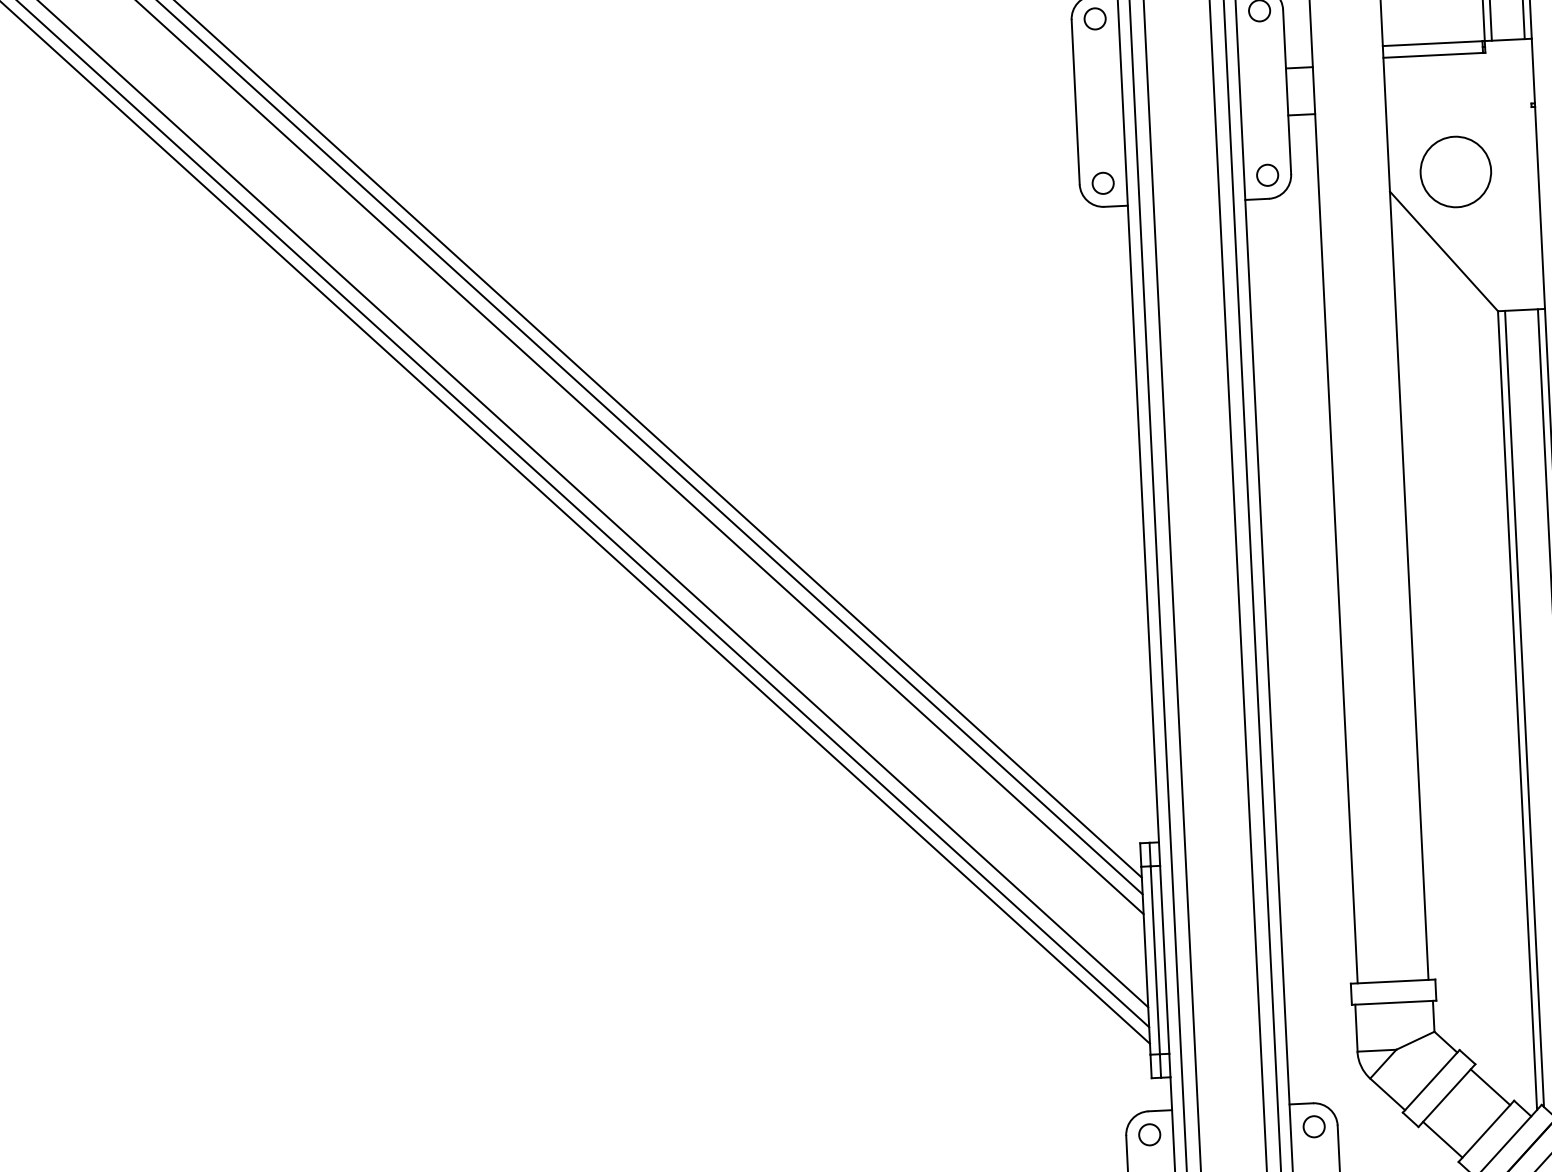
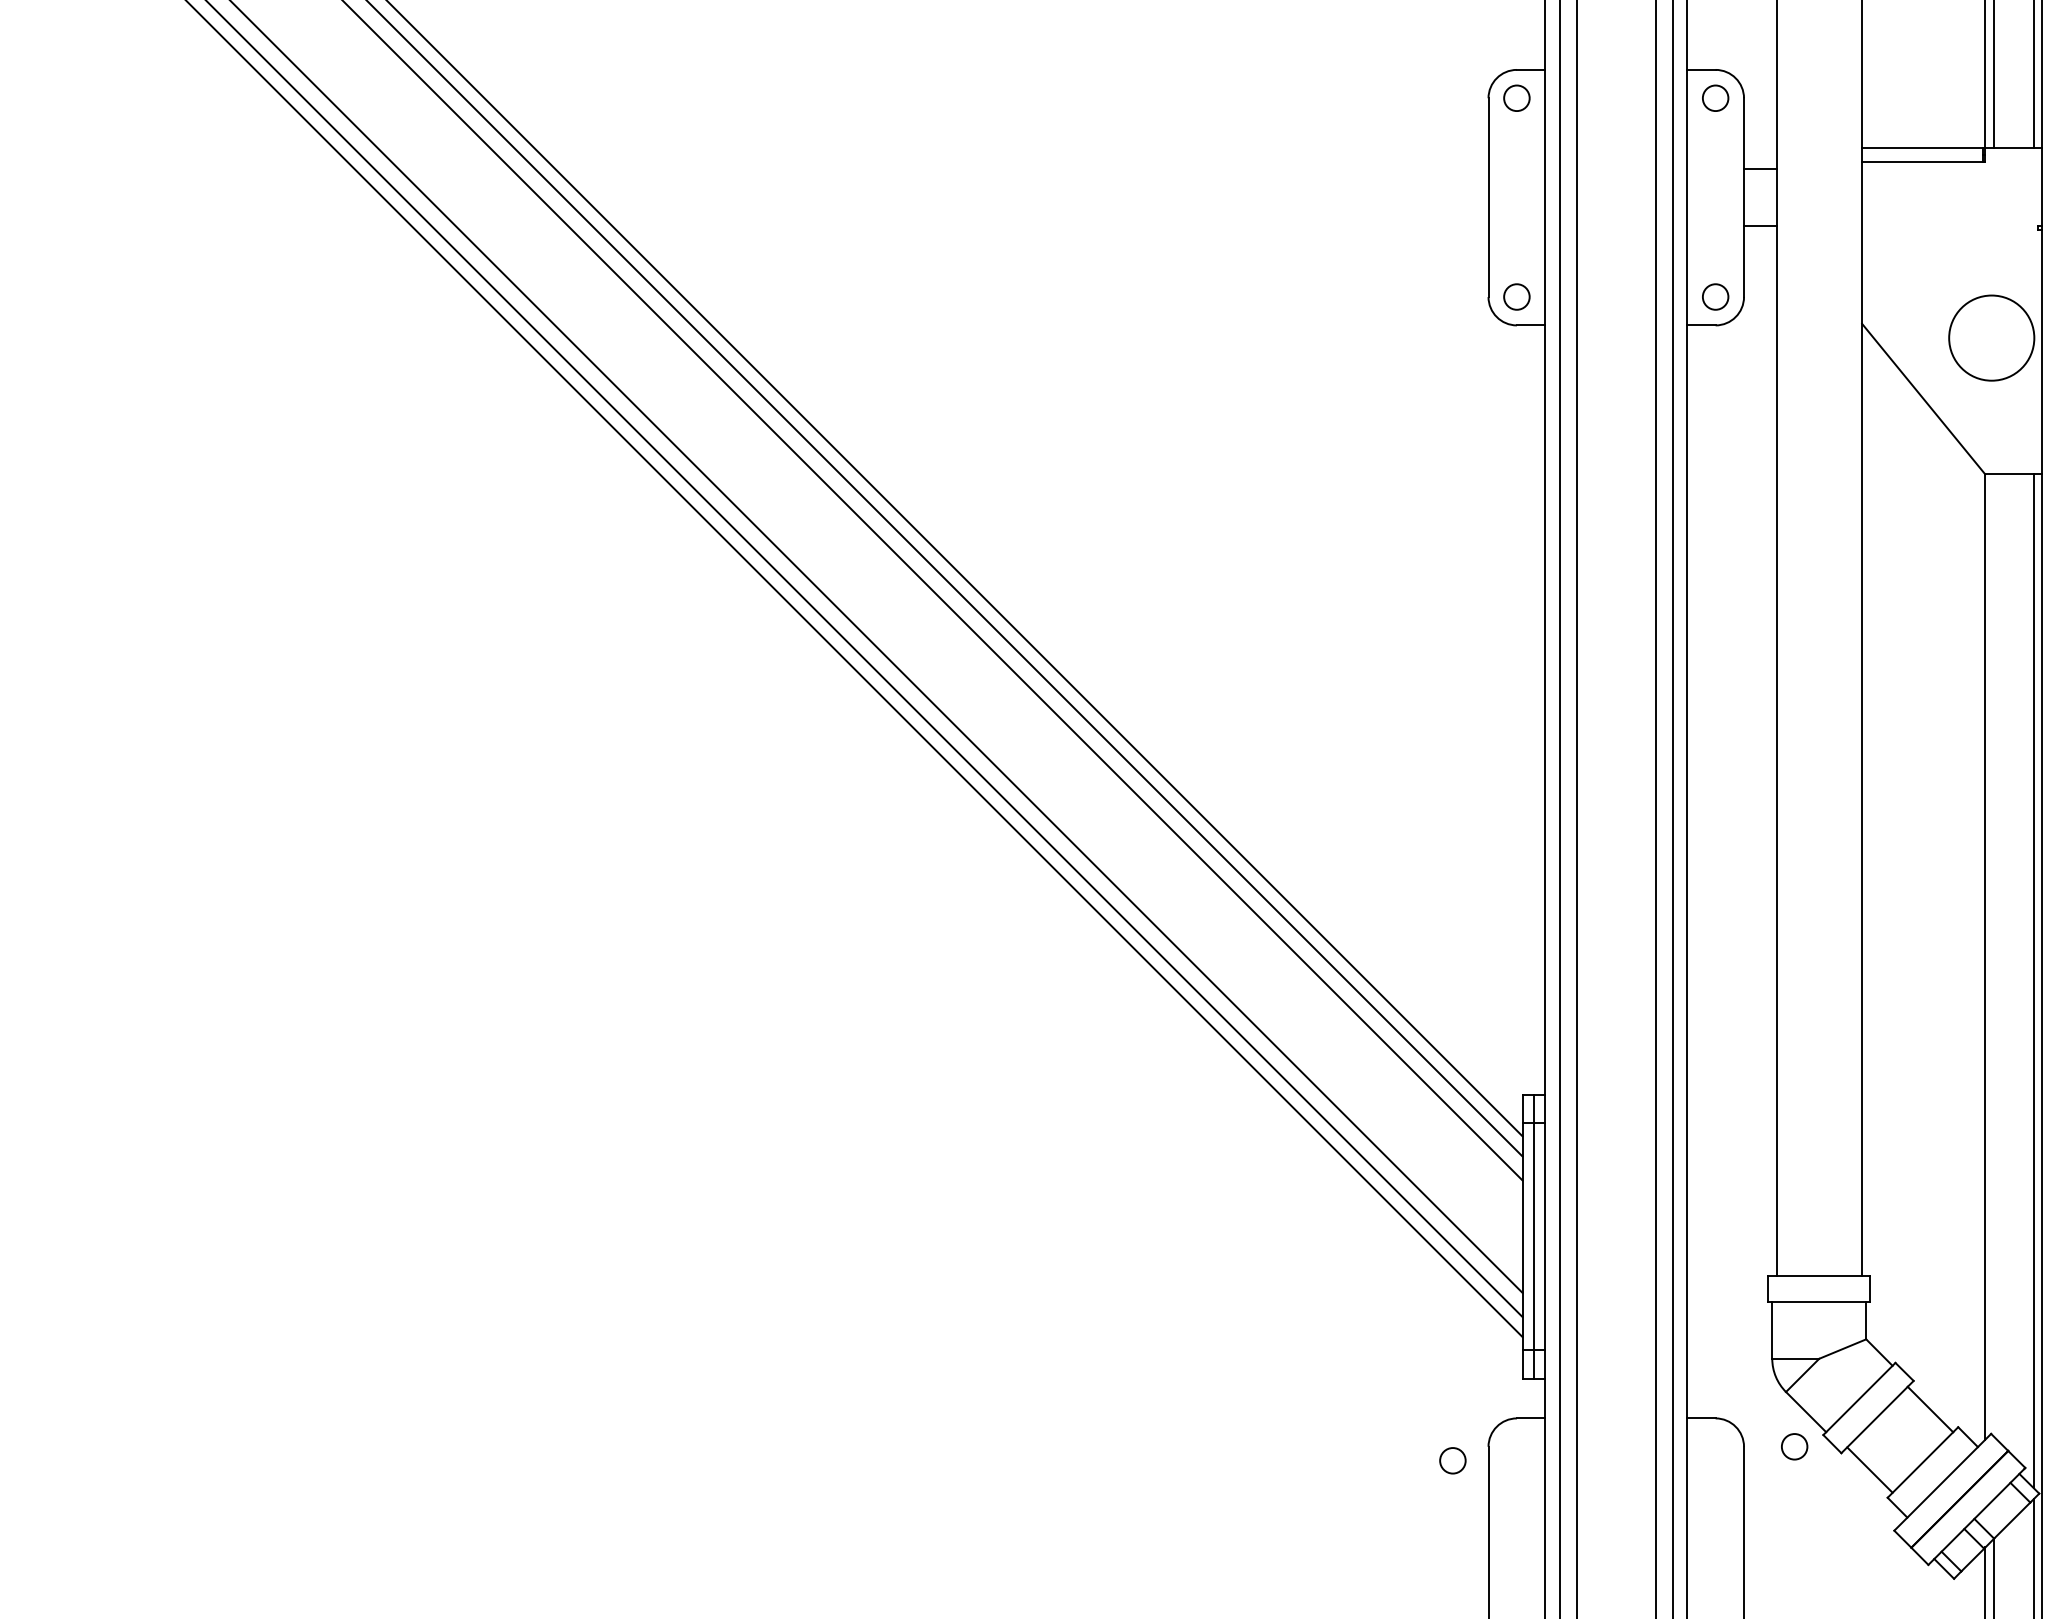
circle: (1455, 171) -> (1991, 337), moved
line: (1524, 708) -> (1993, 955), removed
circle: (1314, 1126) -> (1794, 1446), moved
circle: (1149, 1134) -> (1452, 1460), moved

